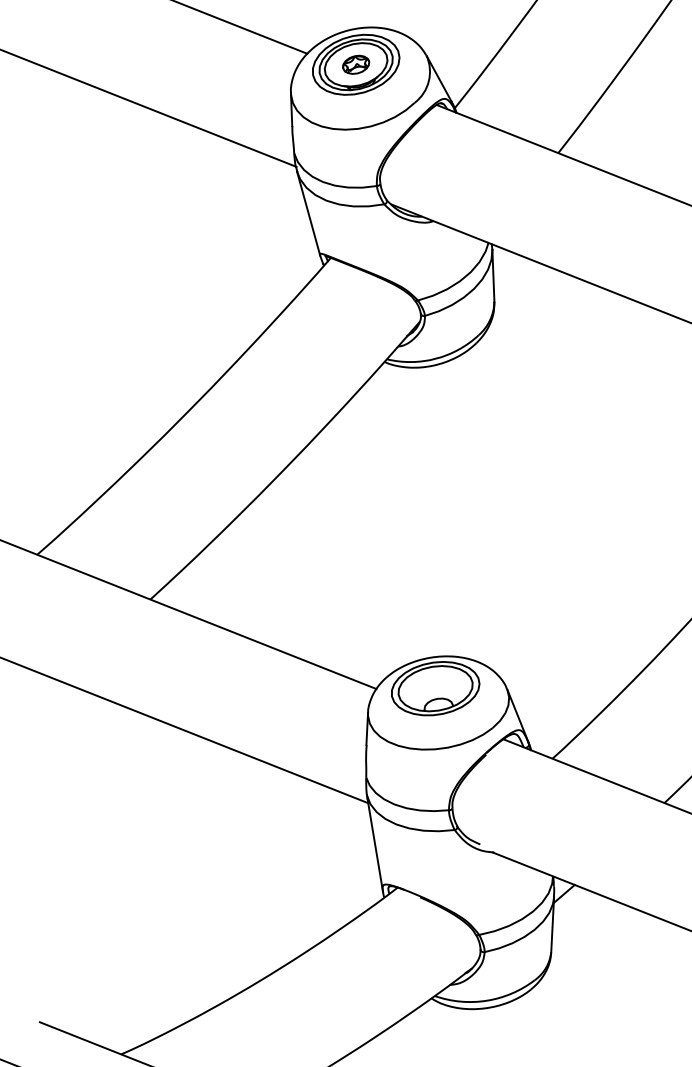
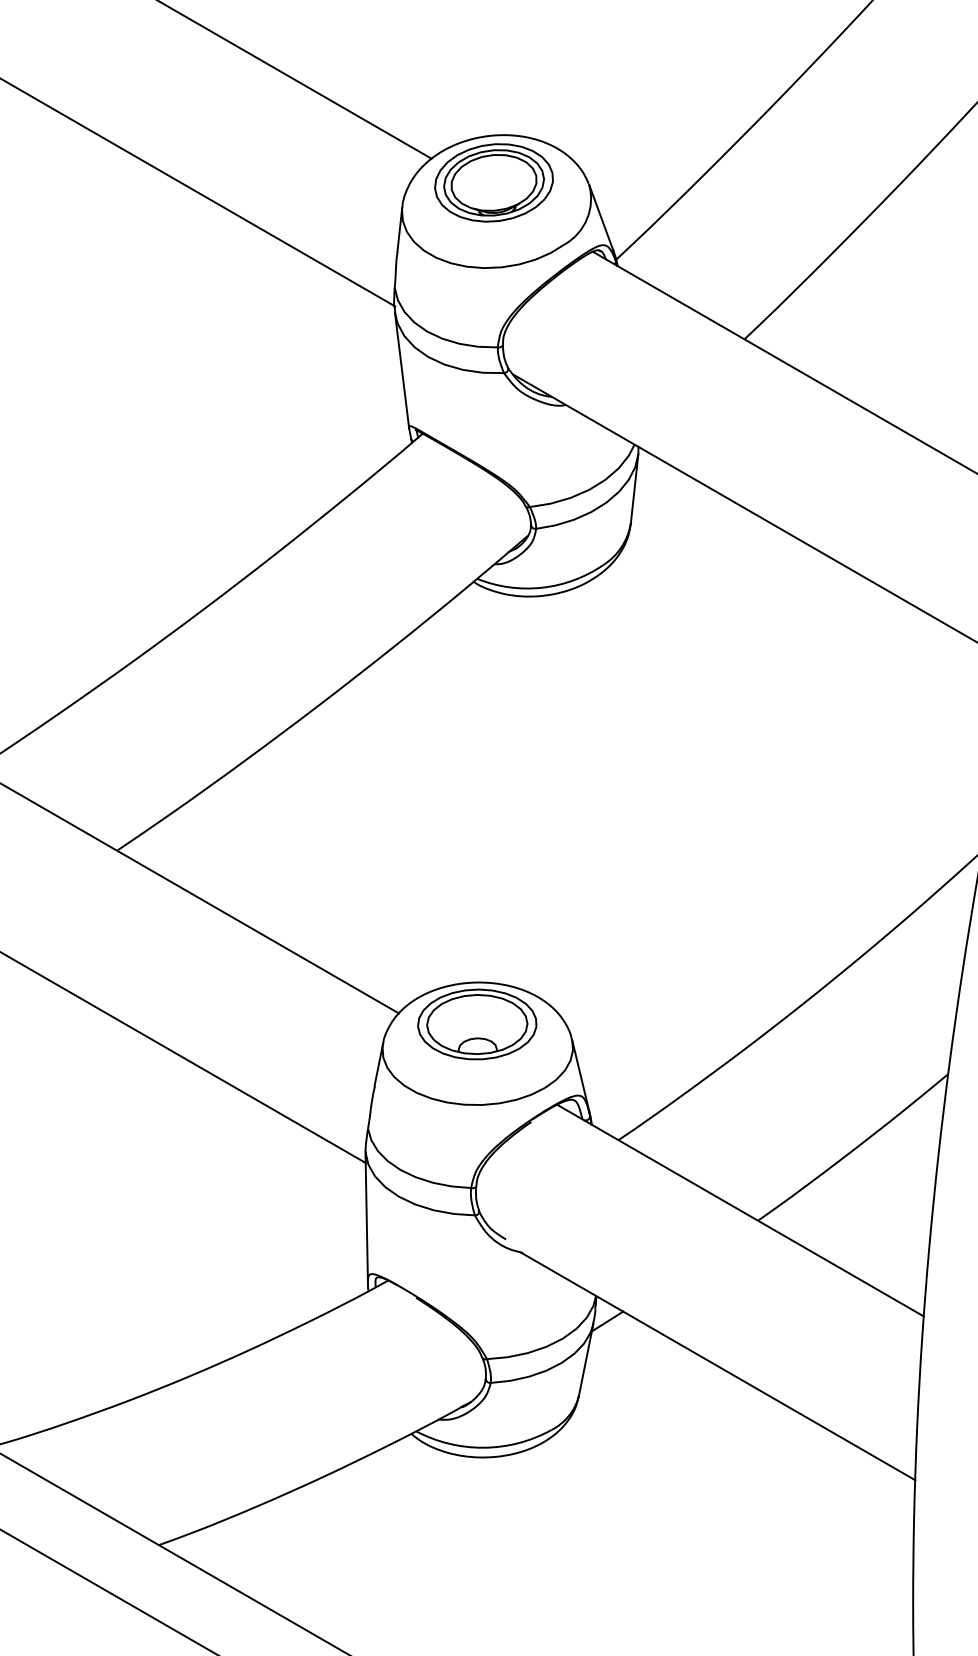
part: (355, 64) -> (493, 182), removed

